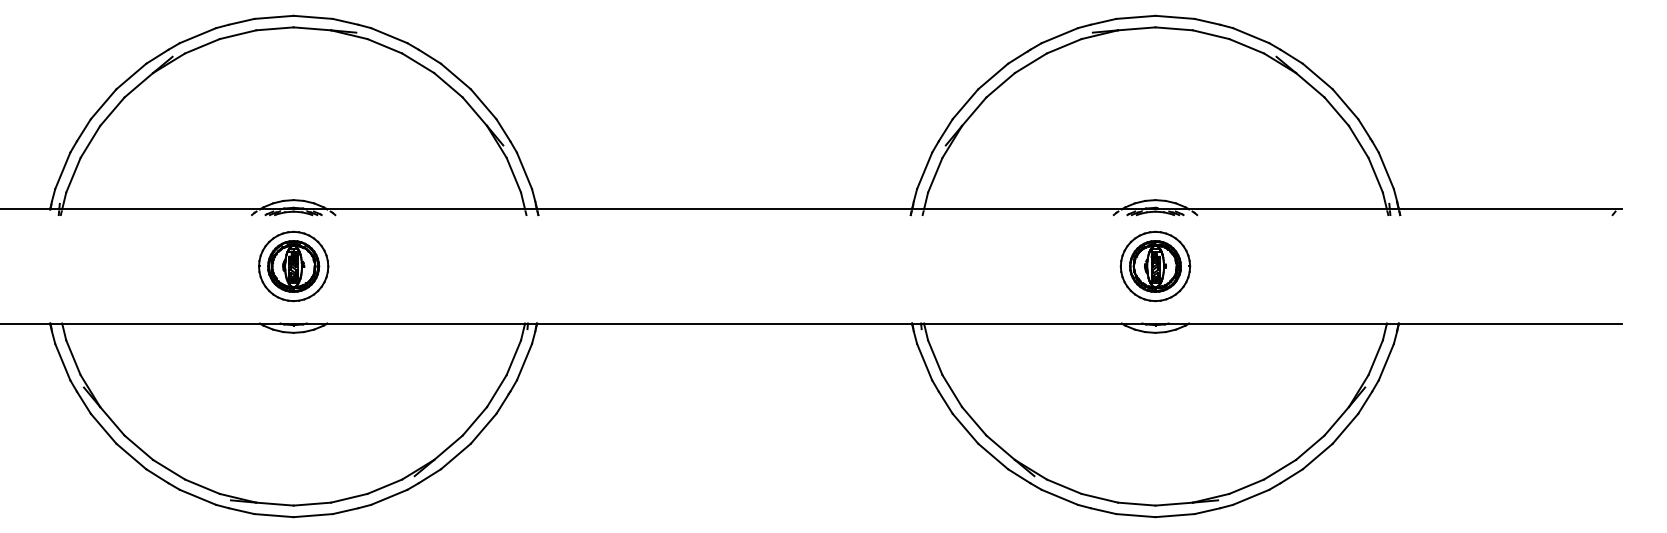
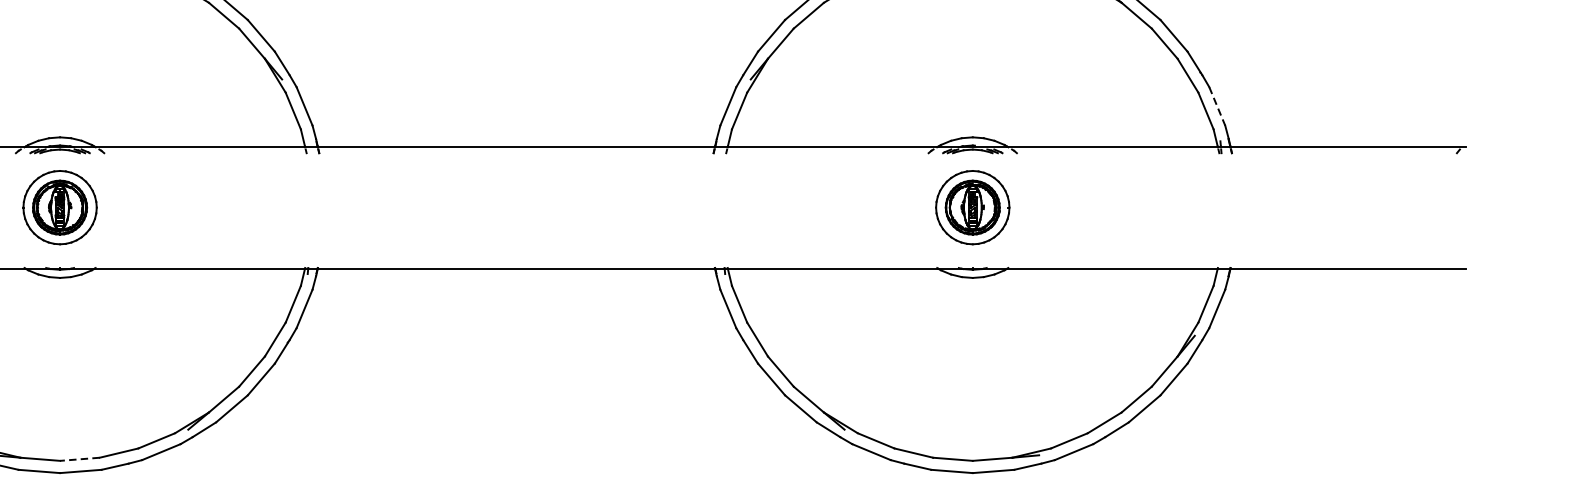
line: (1386, 170) -> (1217, 105), solid -> dashed
line: (312, 504) -> (80, 459), solid -> dashed

